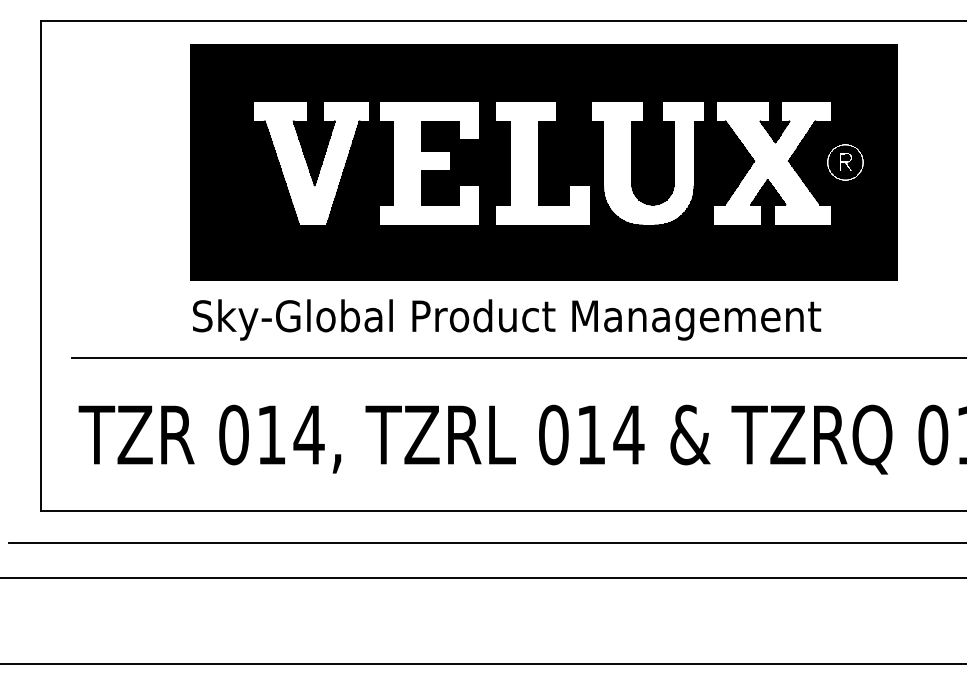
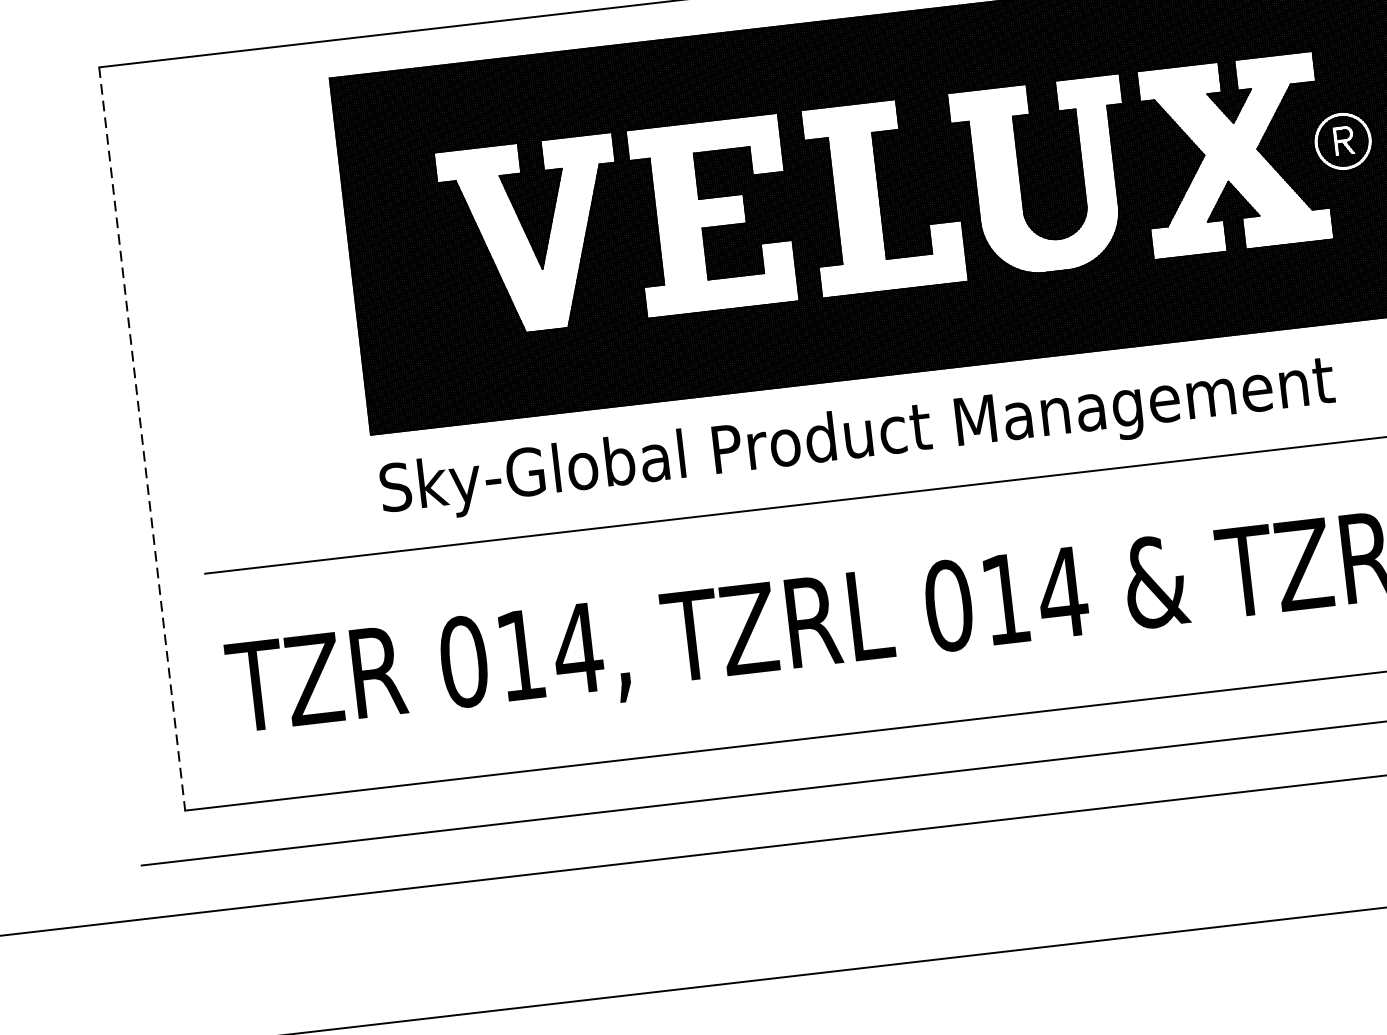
line: (41, 266) -> (142, 440), solid -> dashed

